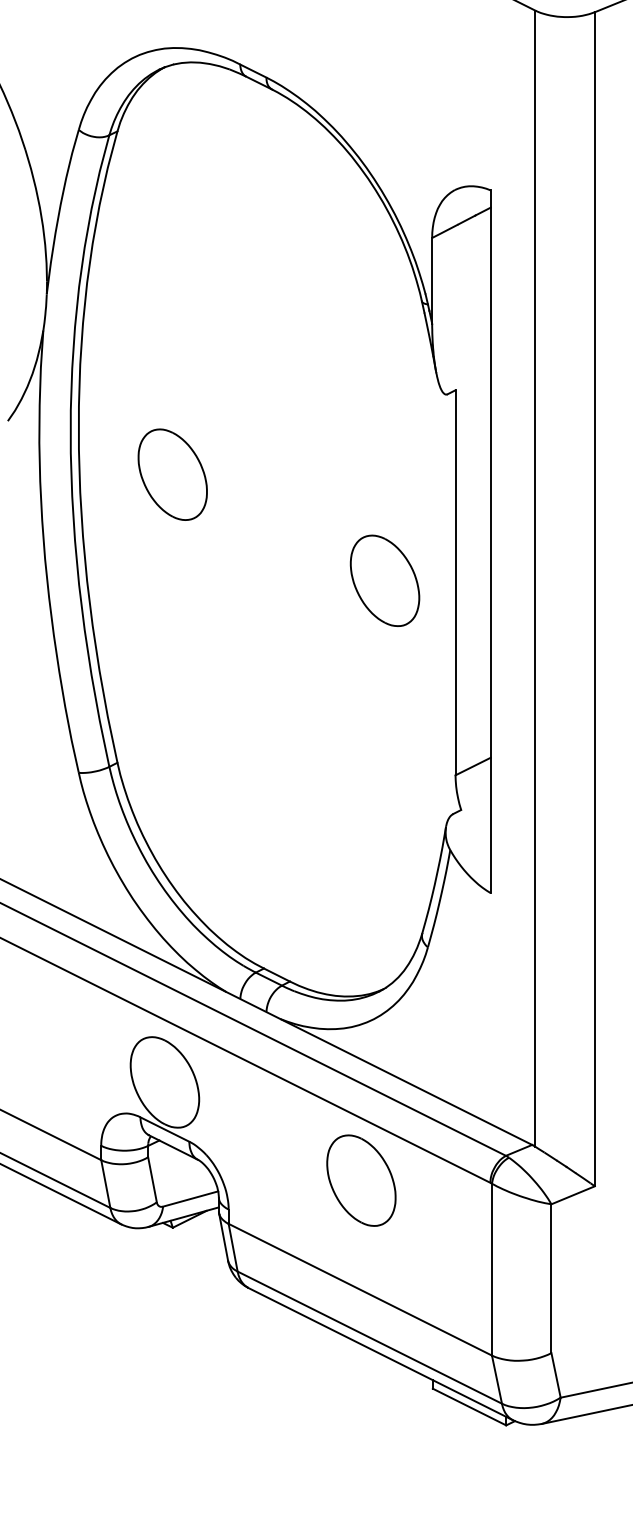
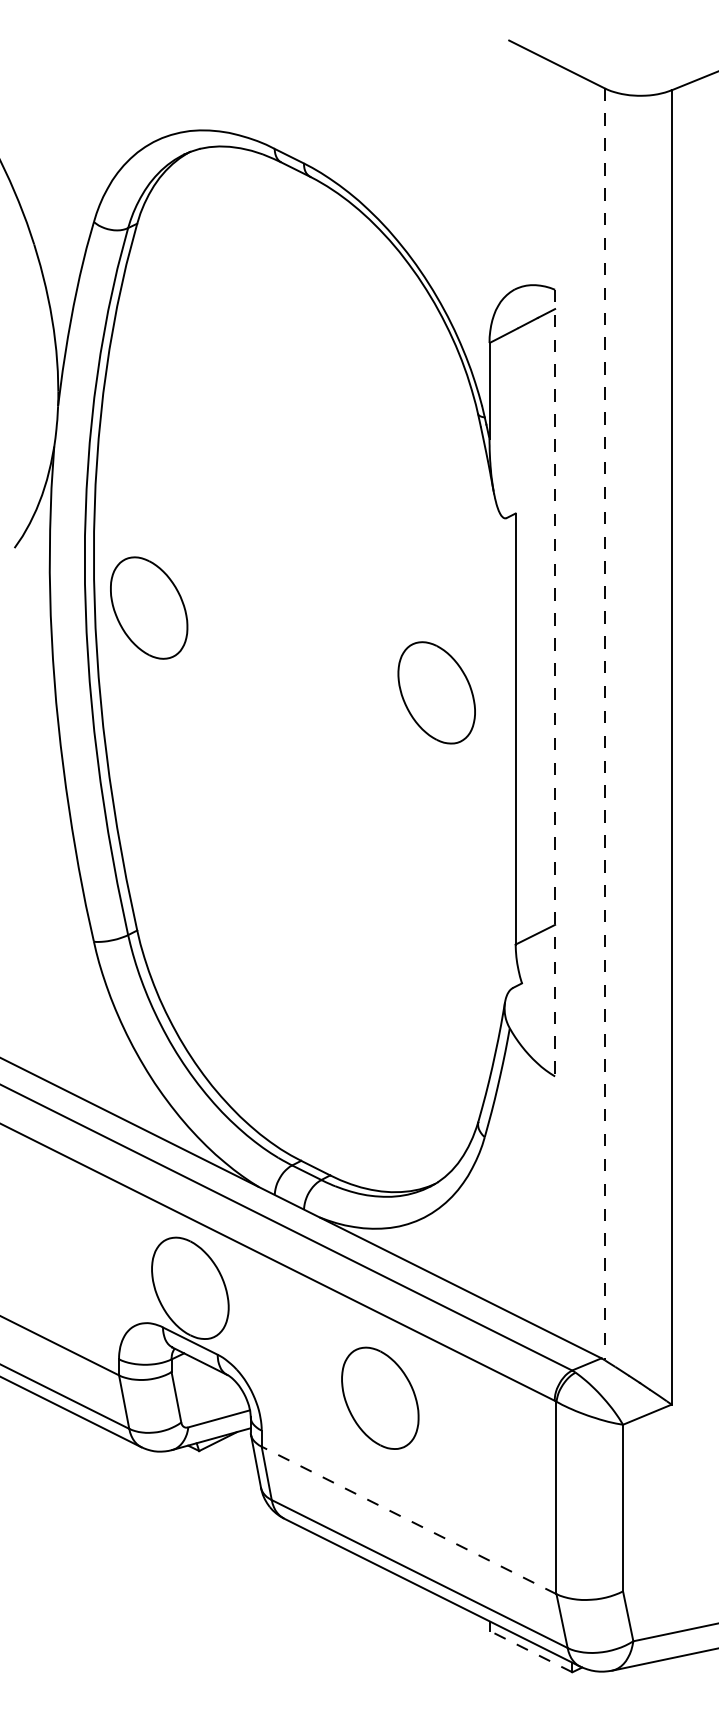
part: (173, 474) -> (149, 607), moved
line: (491, 542) -> (555, 683), solid -> dashed
line: (535, 578) -> (605, 724), solid -> dashed
part: (384, 580) -> (436, 692), moved
part: (361, 1179) -> (380, 1397), moved
line: (360, 1289) -> (409, 1520), solid -> dashed
line: (469, 1406) -> (531, 1651), solid -> dashed

